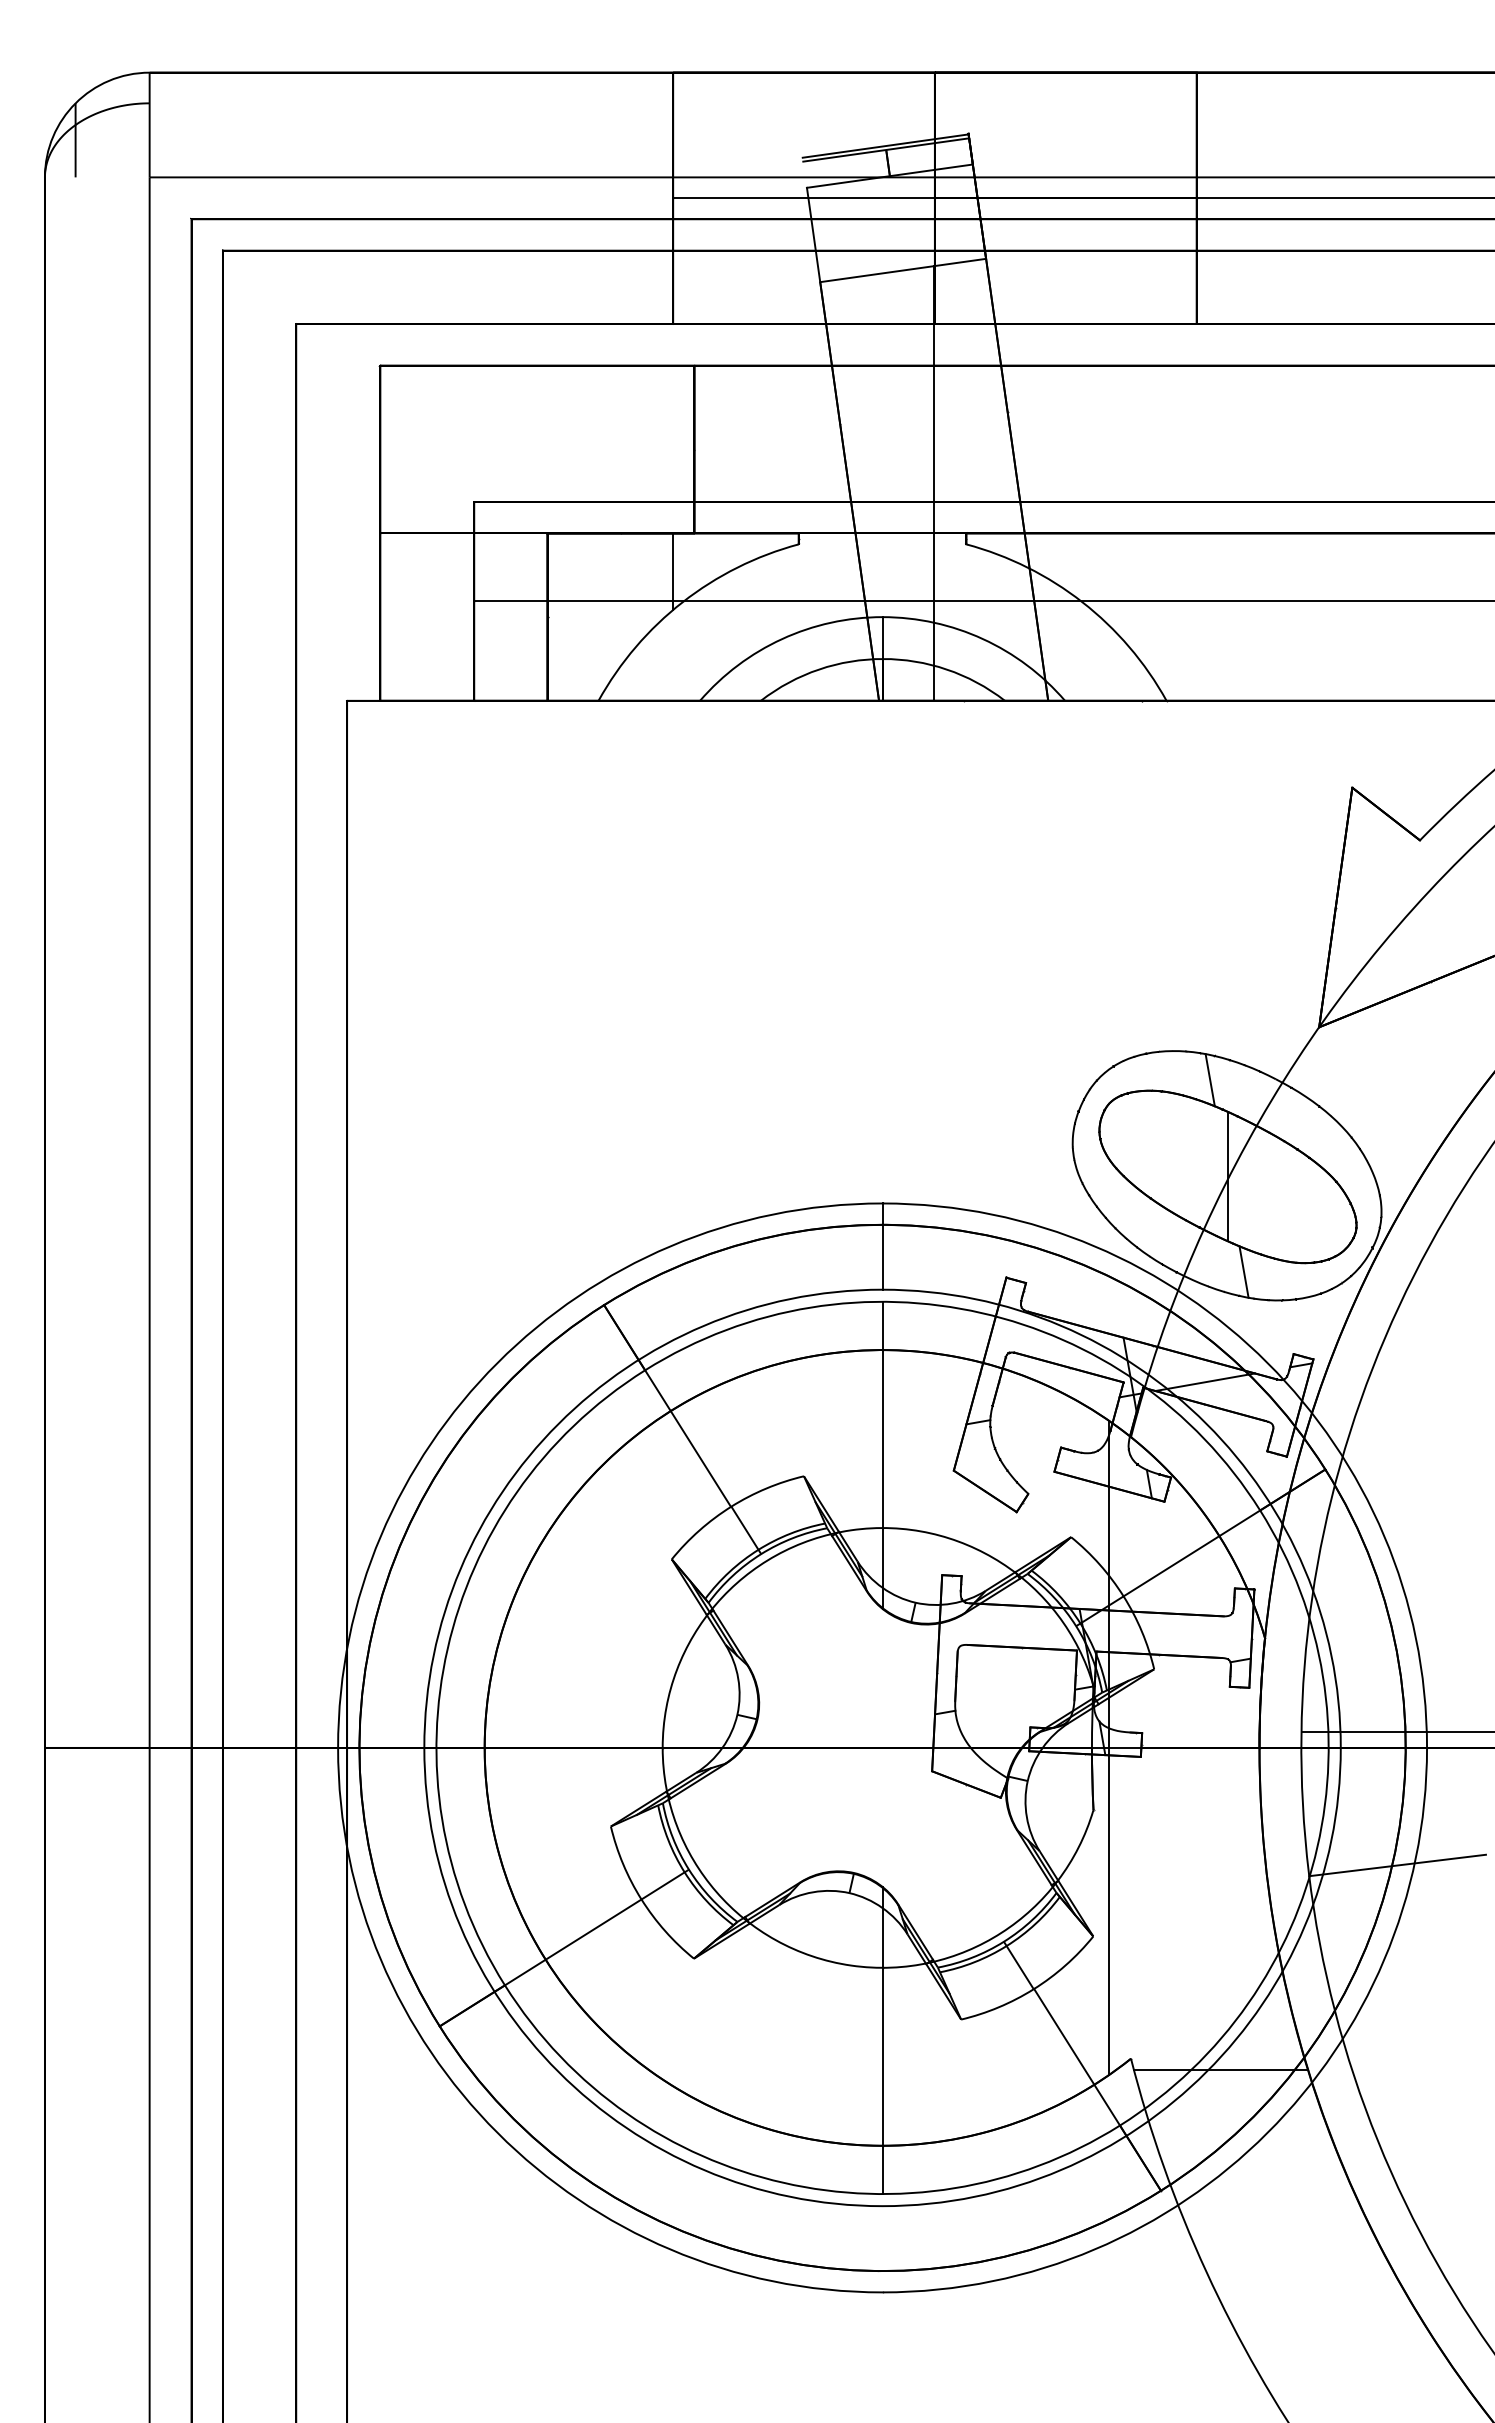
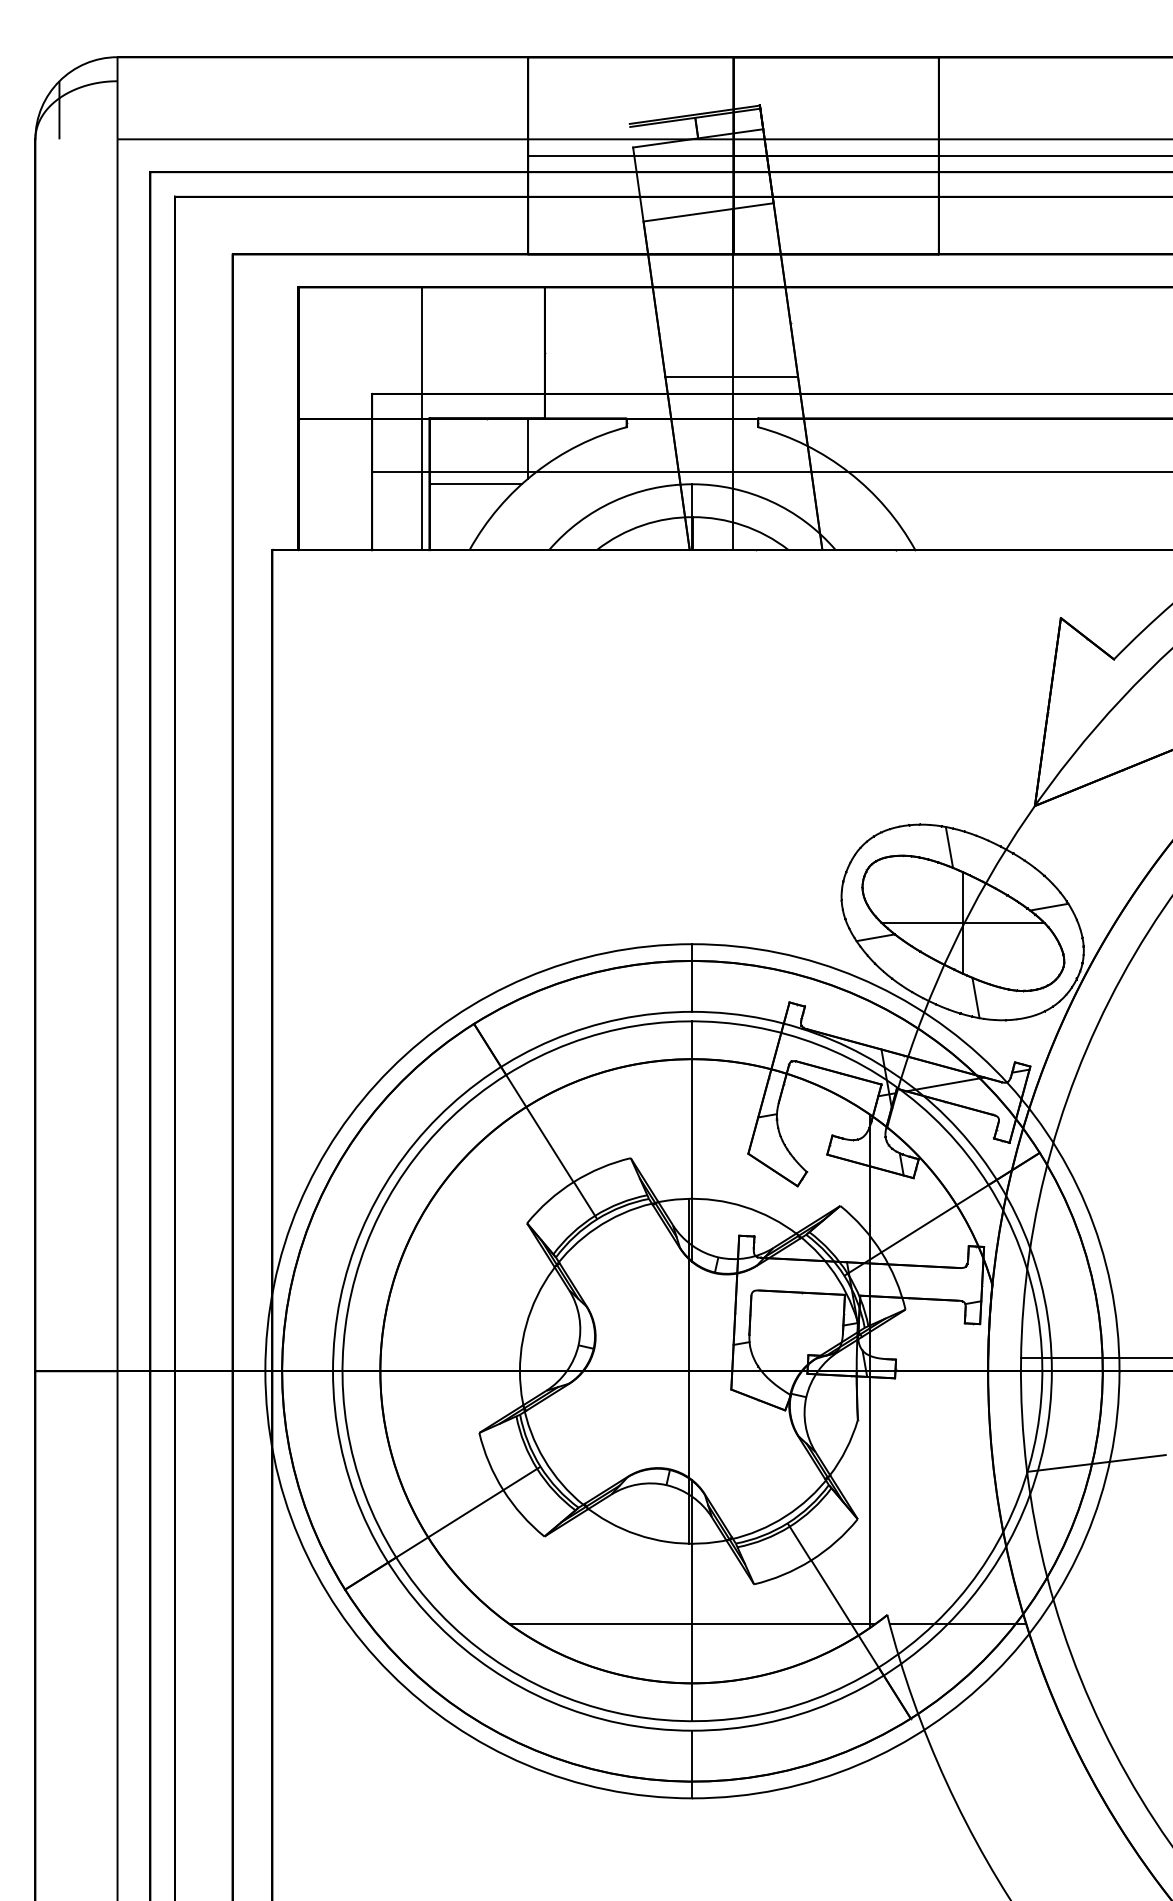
line: (932, 479) -> (731, 376), added
line: (537, 532) -> (421, 417), added
line: (605, 617) -> (475, 484), added
line: (1337, 1155) -> (1049, 906), added
line: (1227, 1176) -> (963, 923), added
line: (1115, 1194) -> (875, 937), added
line: (878, 1747) -> (689, 1370), added
line: (882, 2070) -> (692, 1624), added
line: (882, 2249) -> (692, 1764), added

